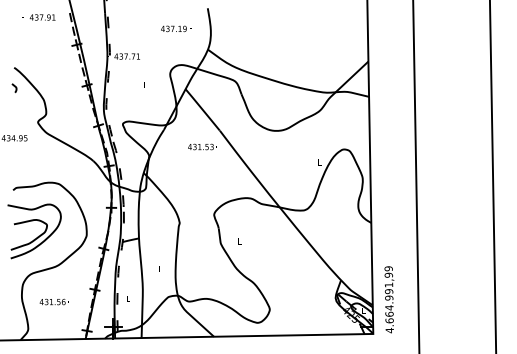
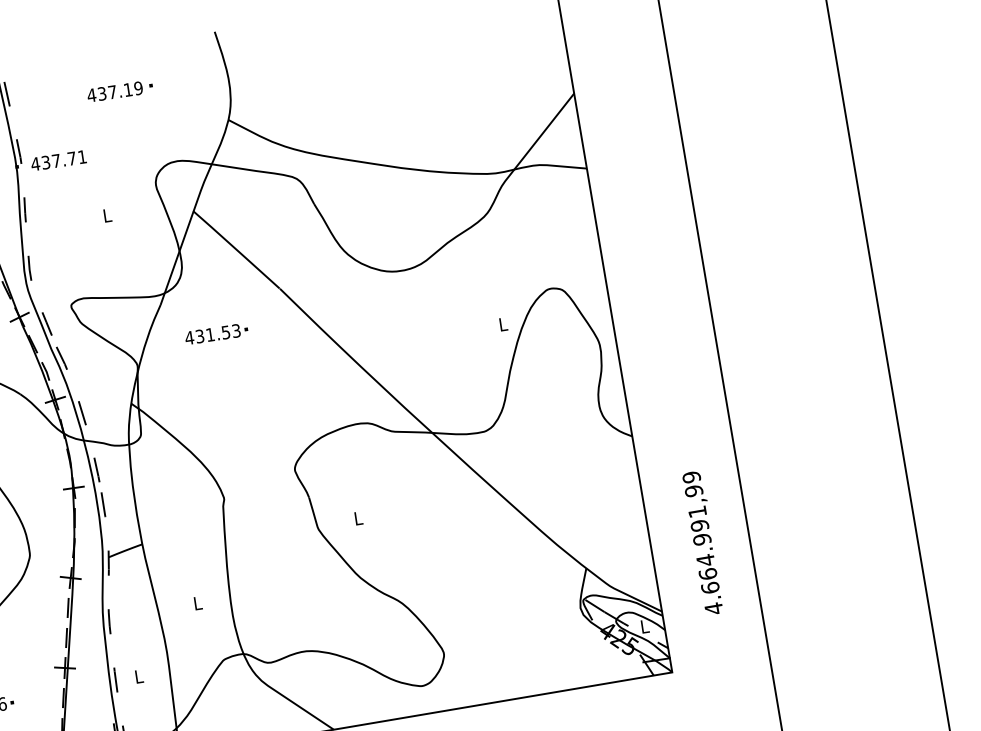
text: (176, 28) -> (120, 90), moved
text: (202, 146) -> (216, 332), moved
text: (389, 299) -> (703, 542), moved

